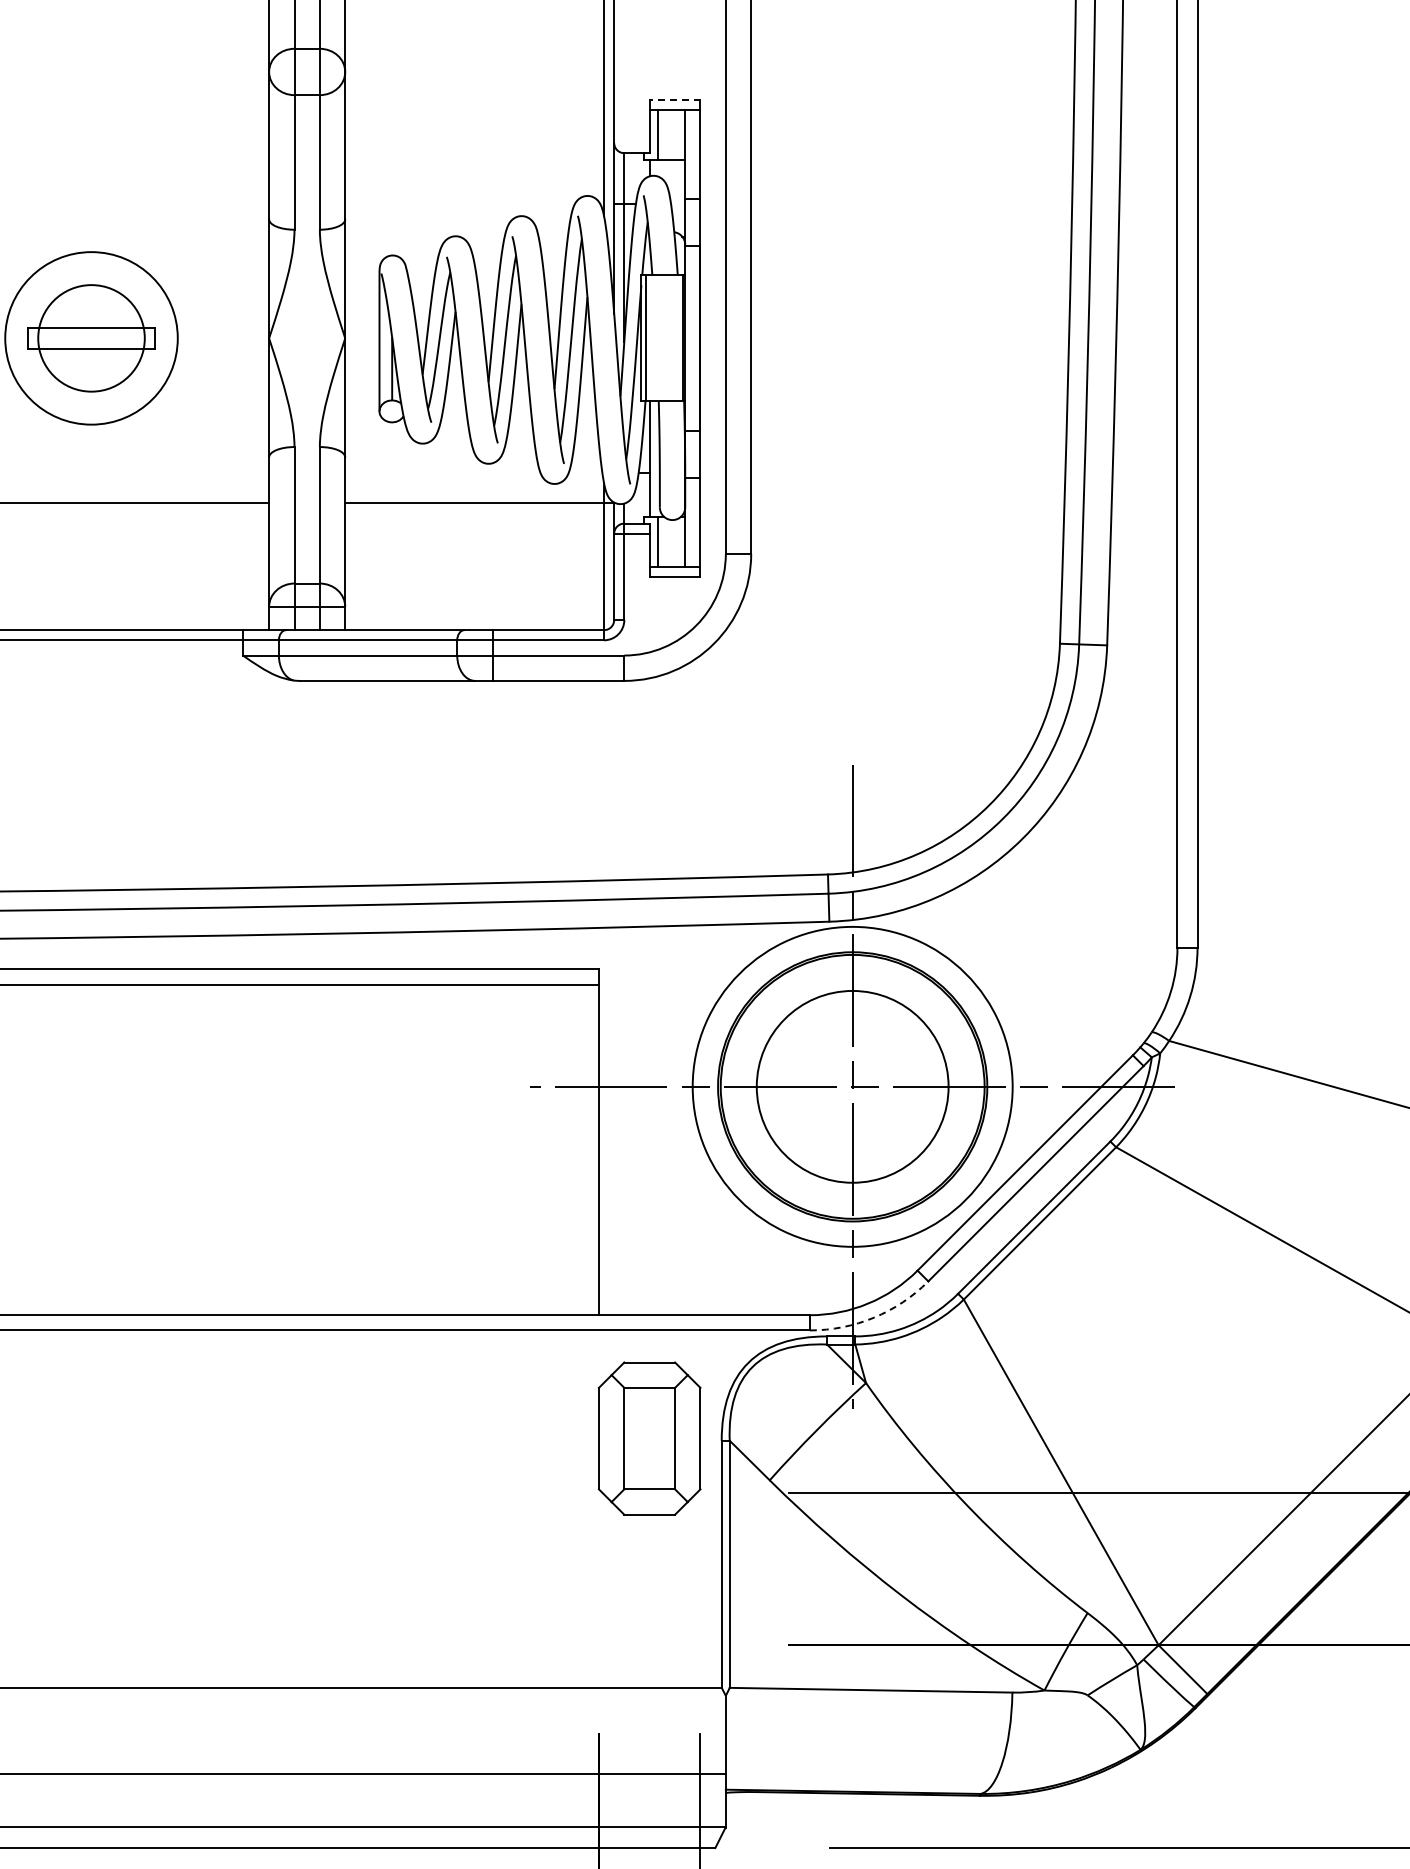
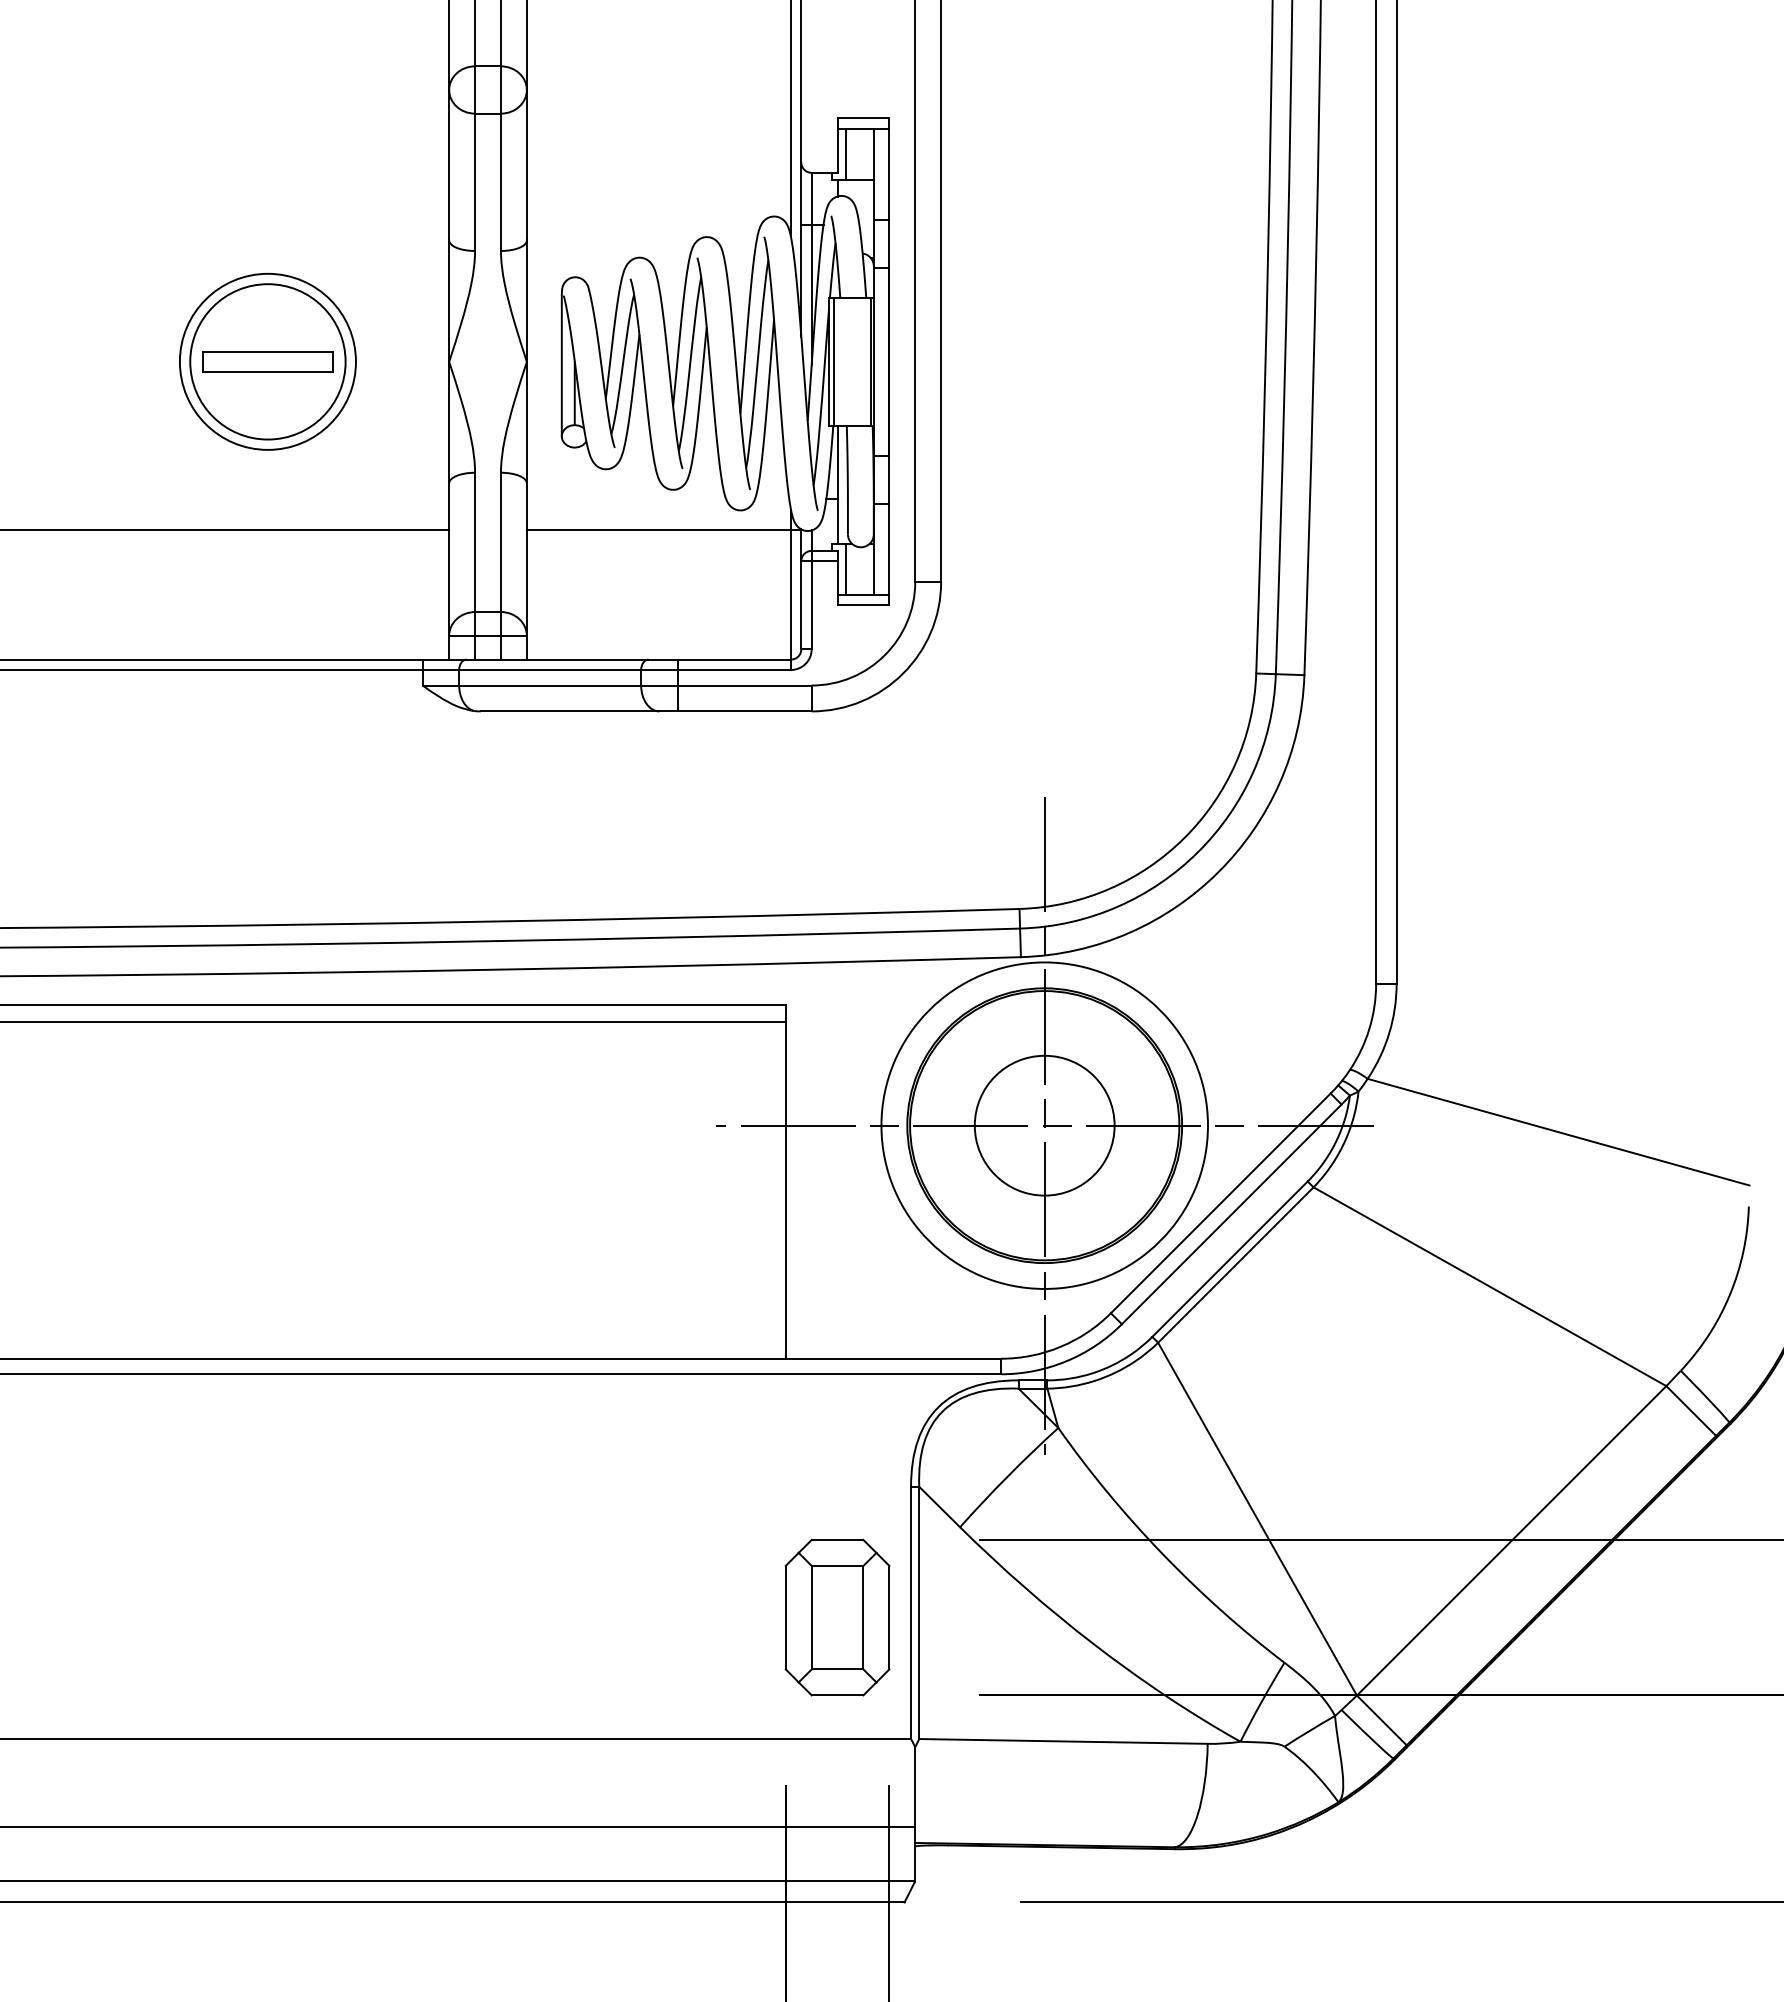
line: (675, 99) -> (863, 118), dashed -> solid
circle: (91, 338) -> (267, 361), size x1.43
circle: (852, 1086) -> (1044, 1125), size x0.71
arc: (874, 1317) -> (1066, 1361), dashed -> solid
part: (649, 1438) -> (837, 1617), moved

